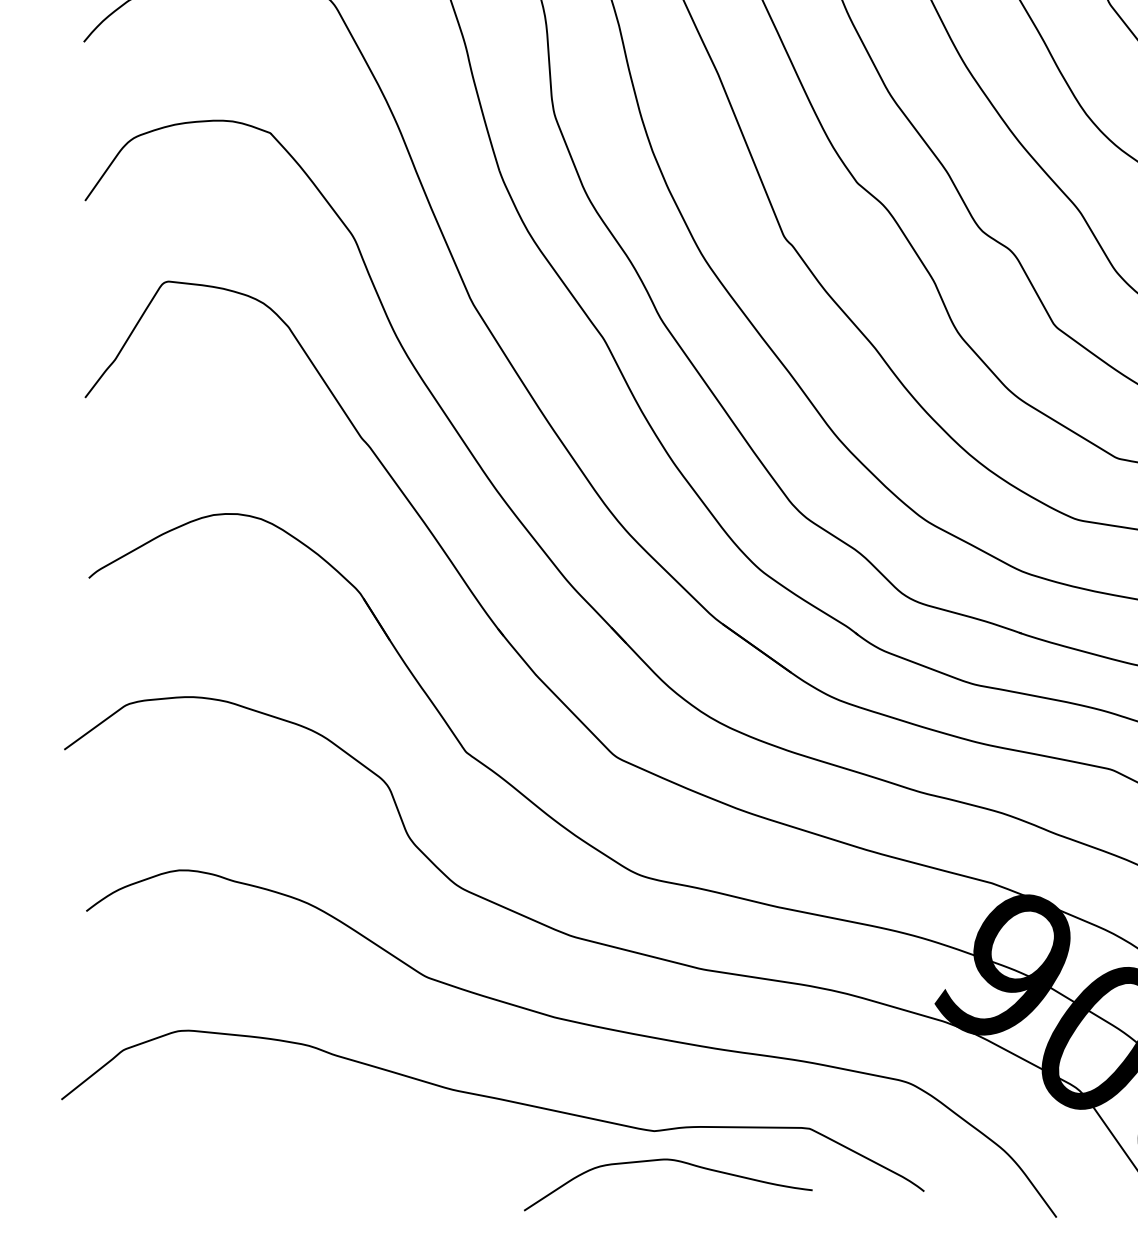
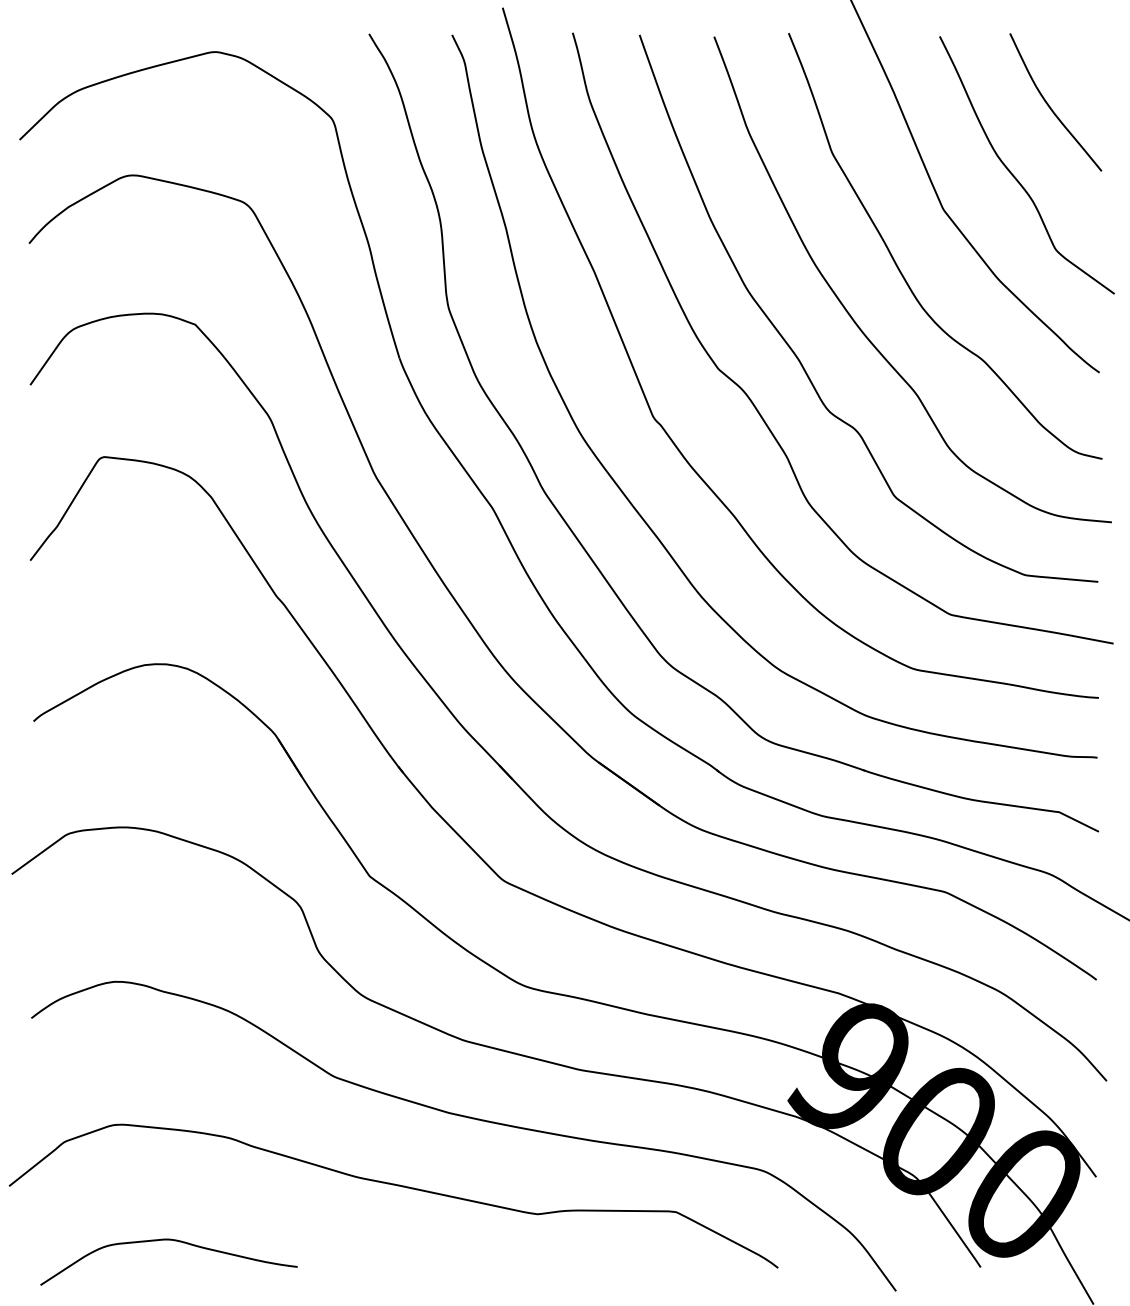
curve: (674, 1161) -> (174, 1241), moved

